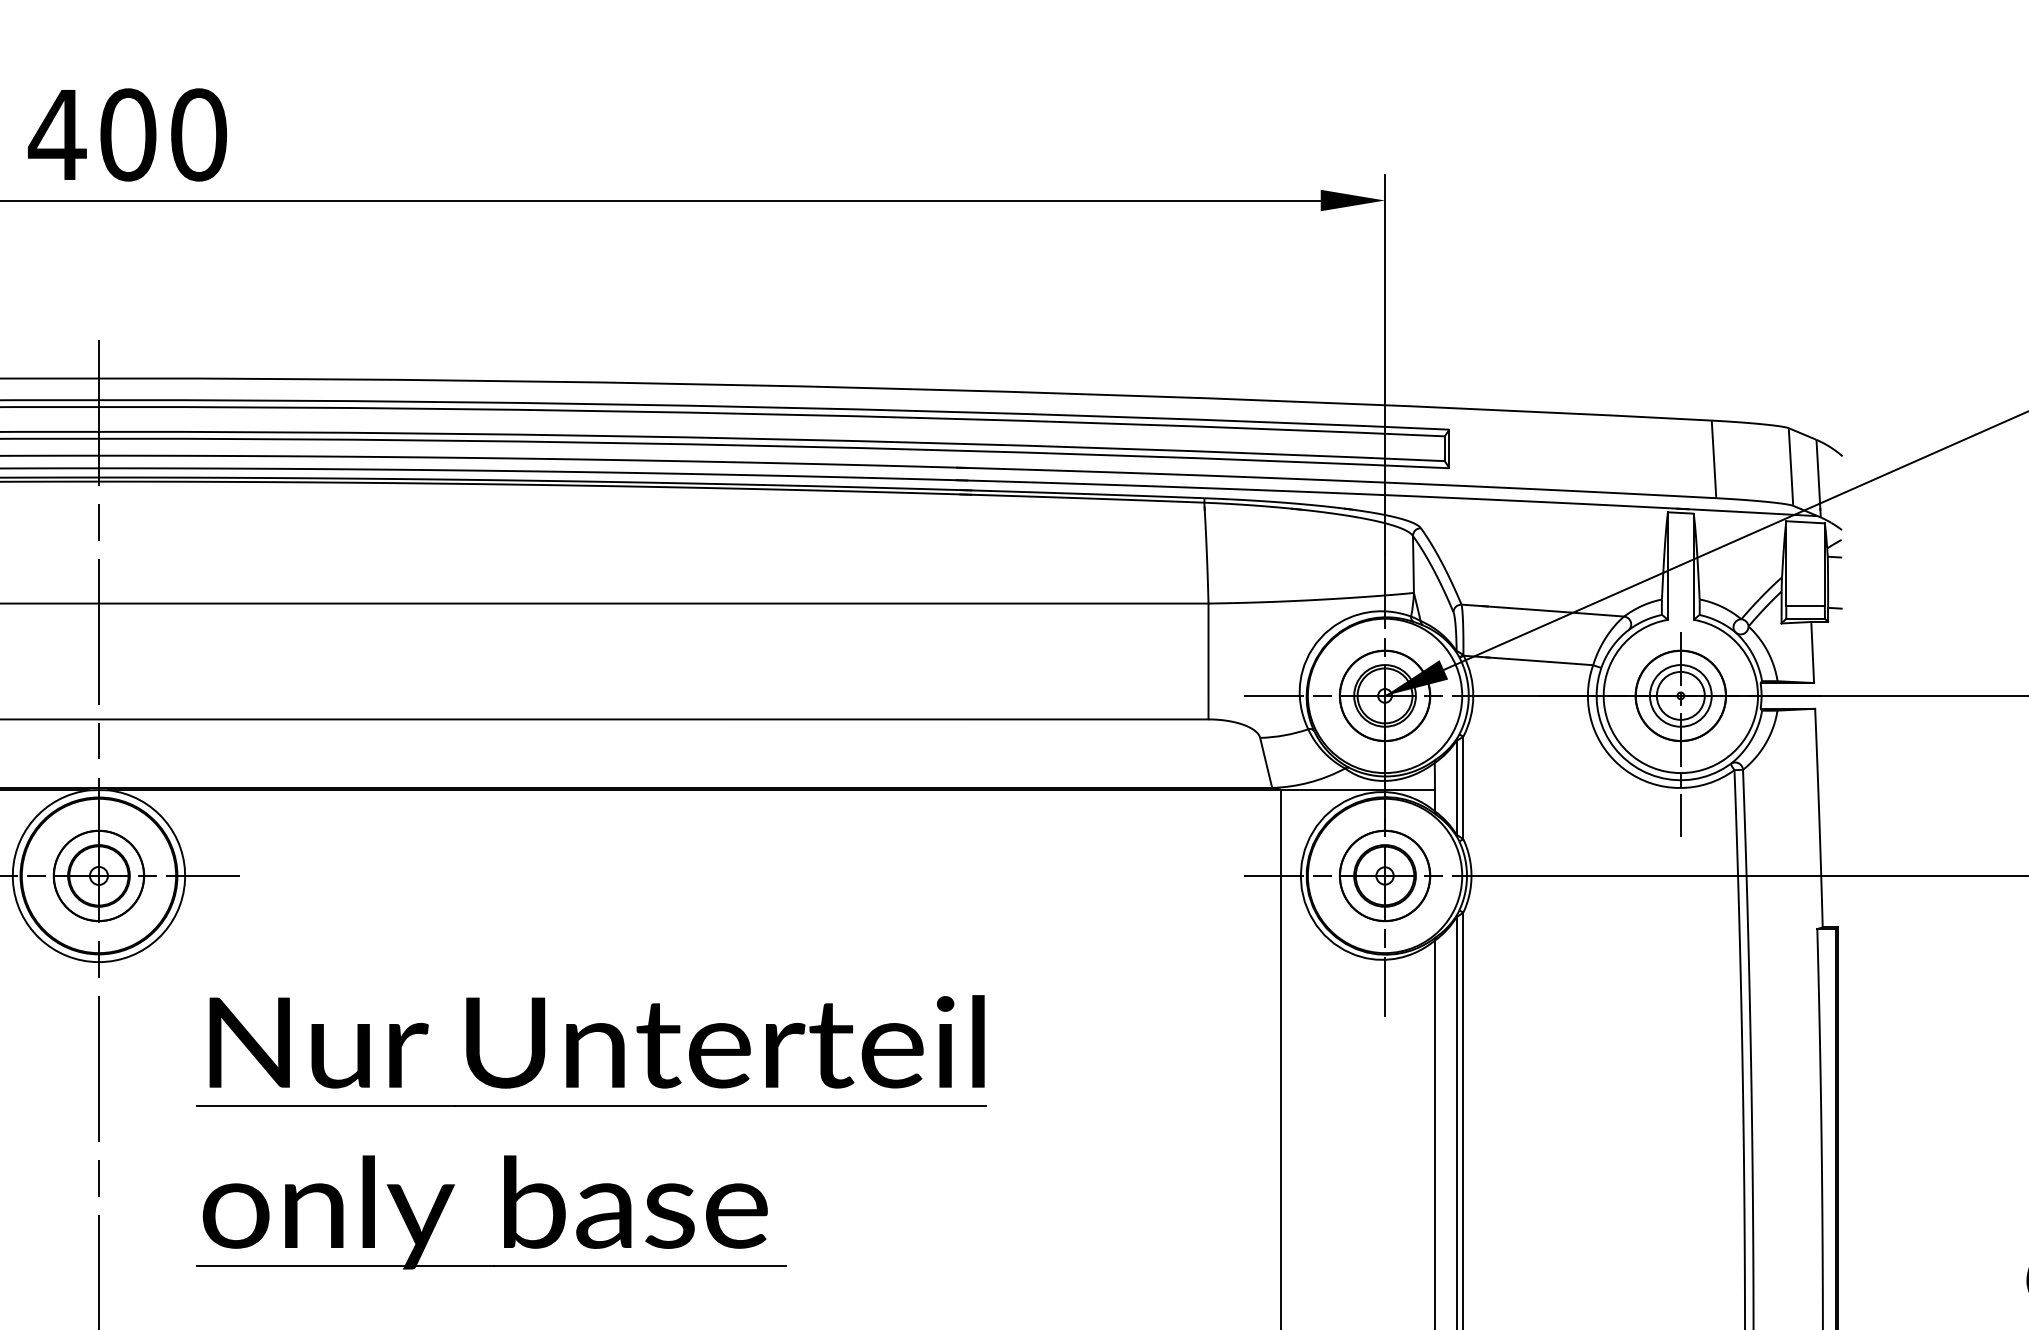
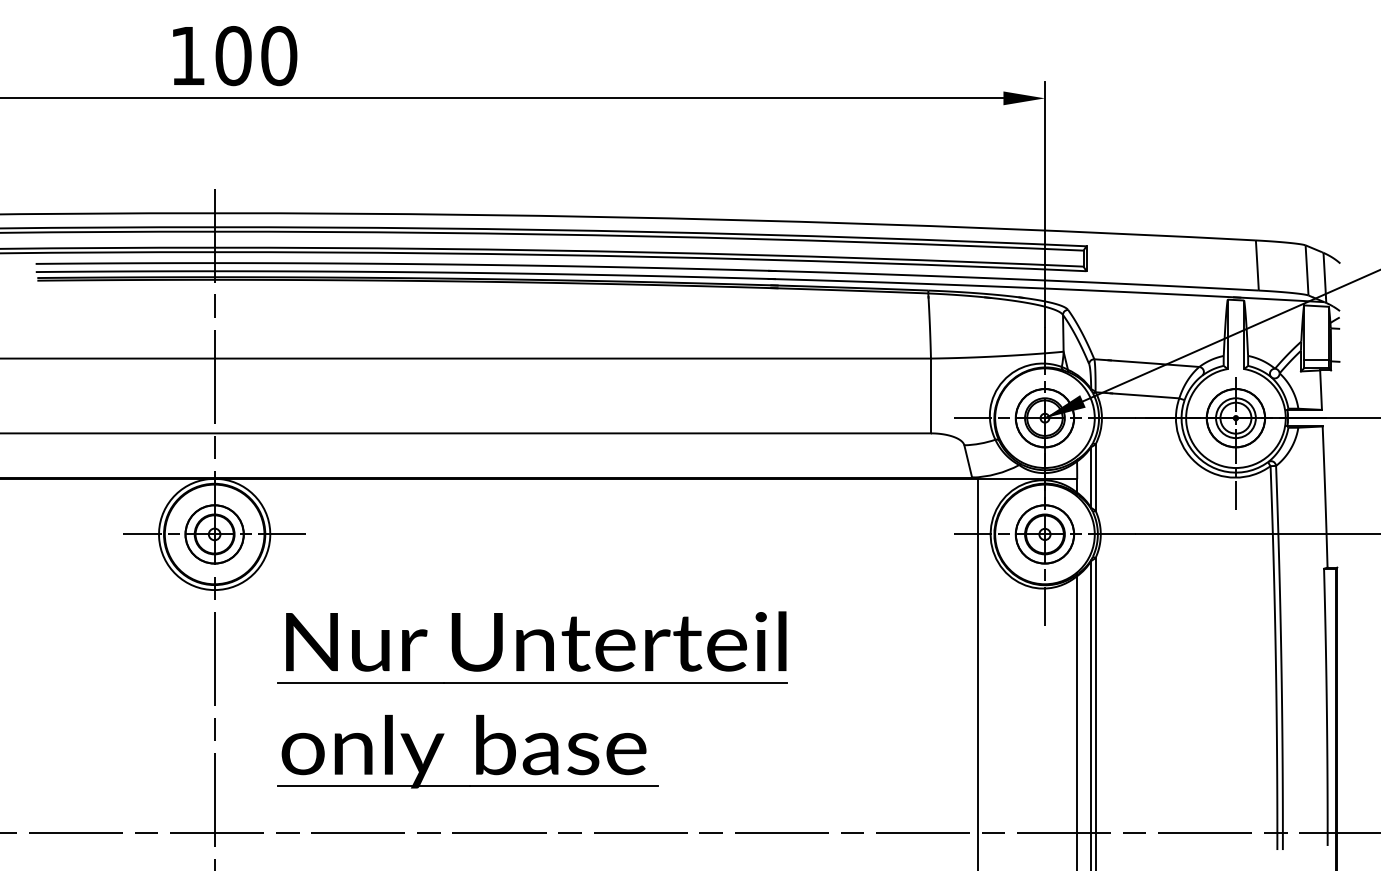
text: (56, 134) -> (187, 55), 400 -> 100

